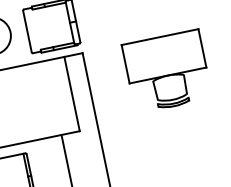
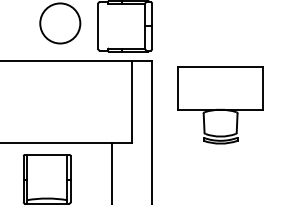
part: (167, 71) -> (220, 105), moved

